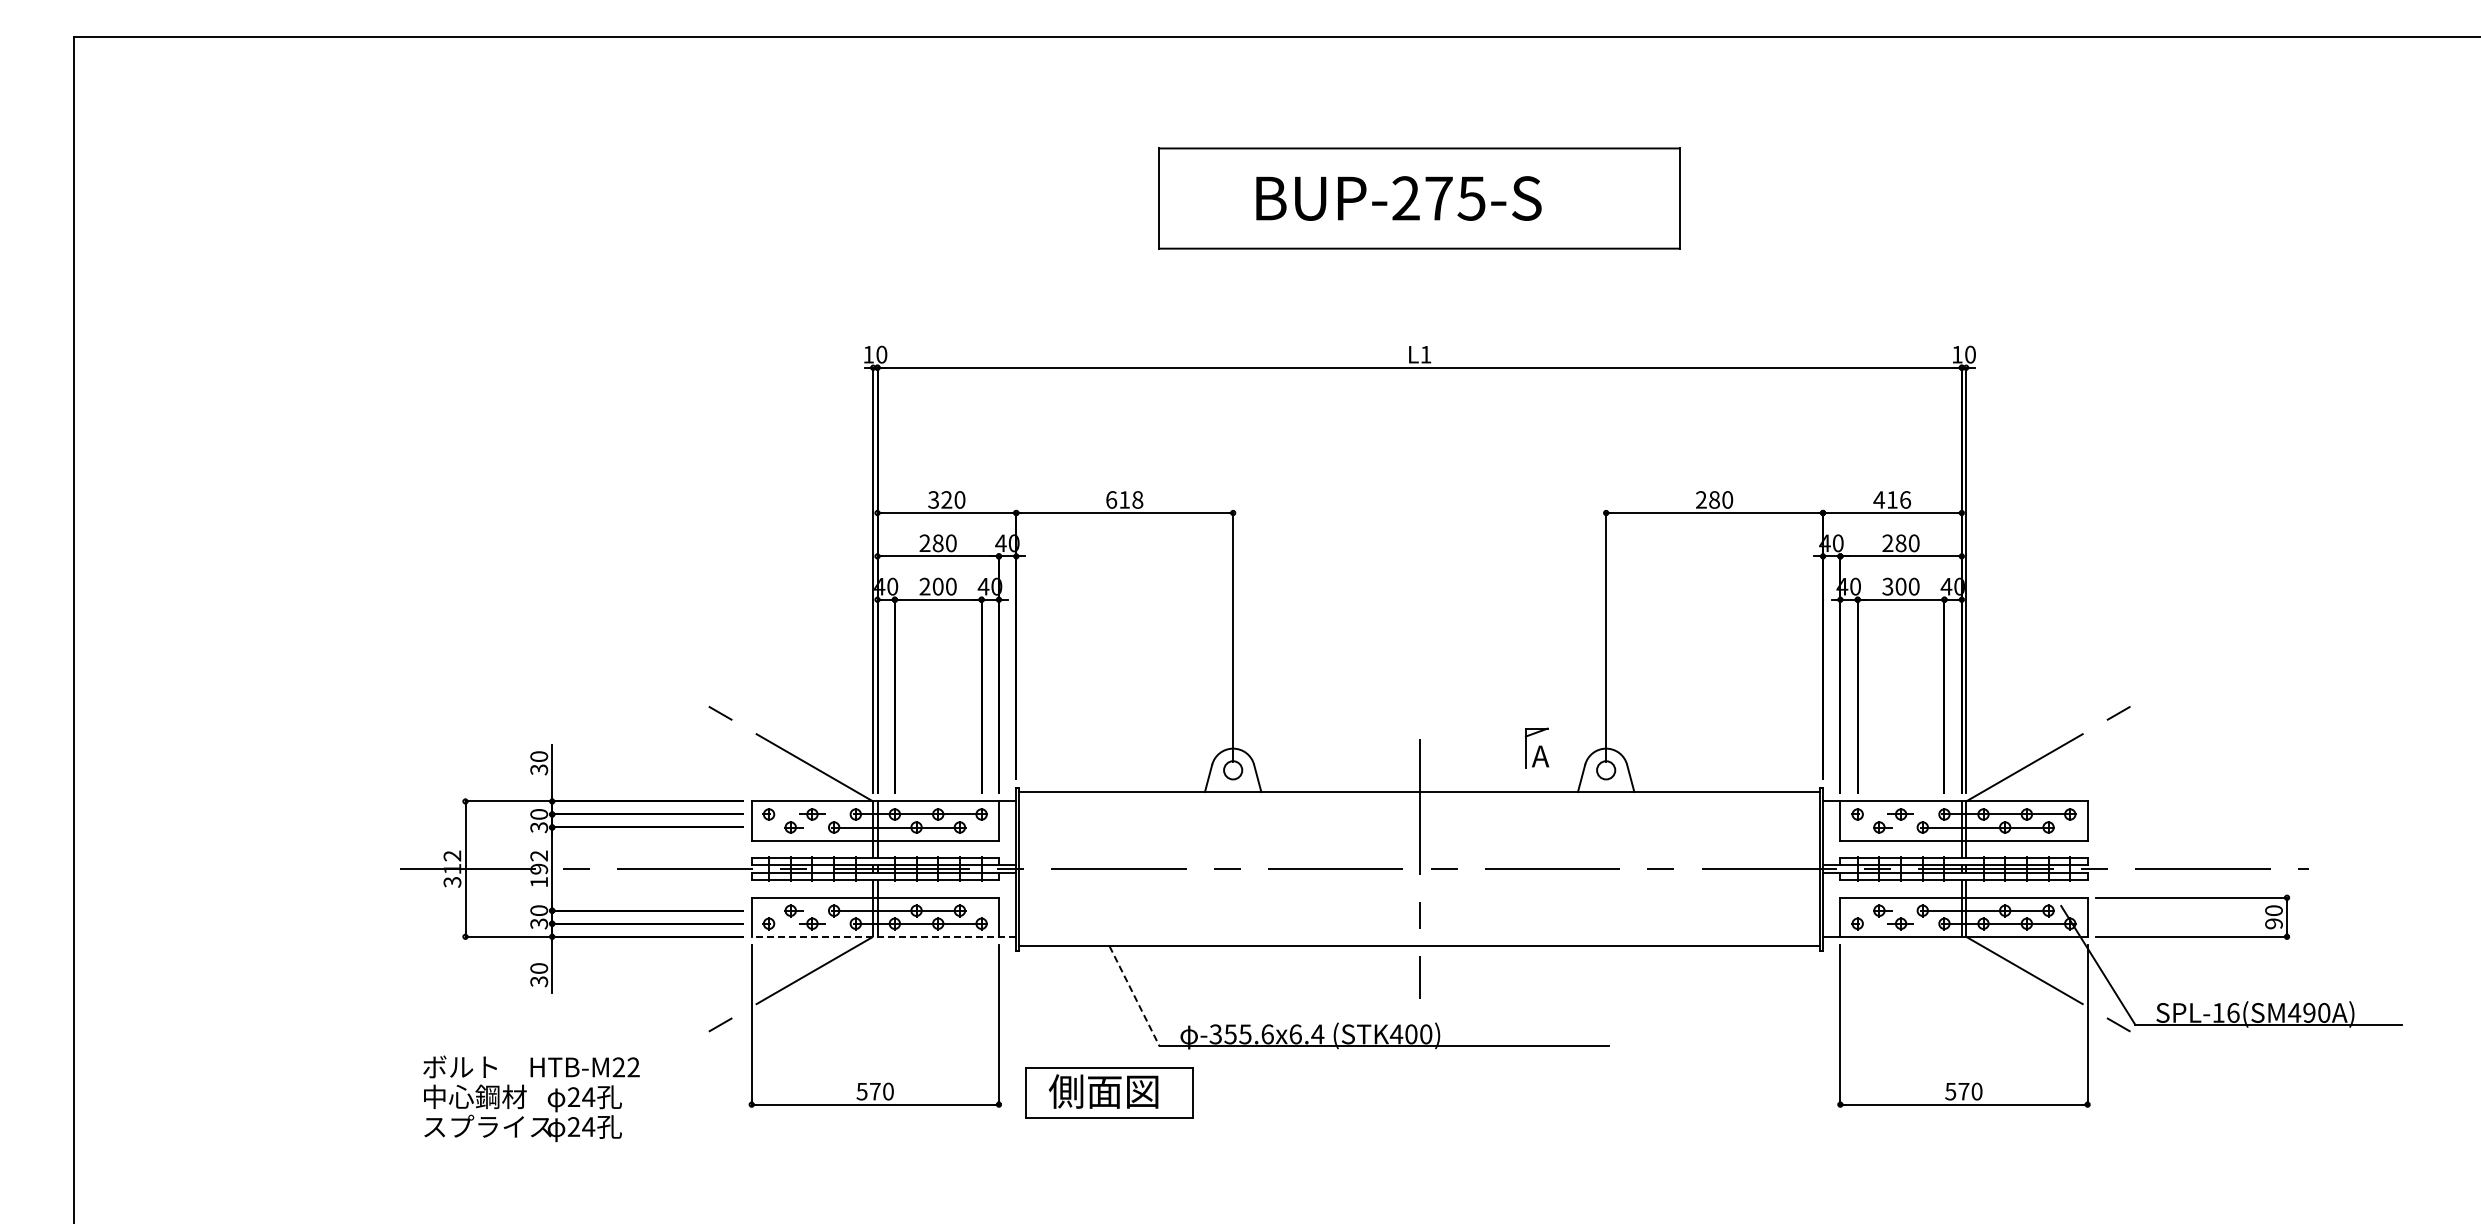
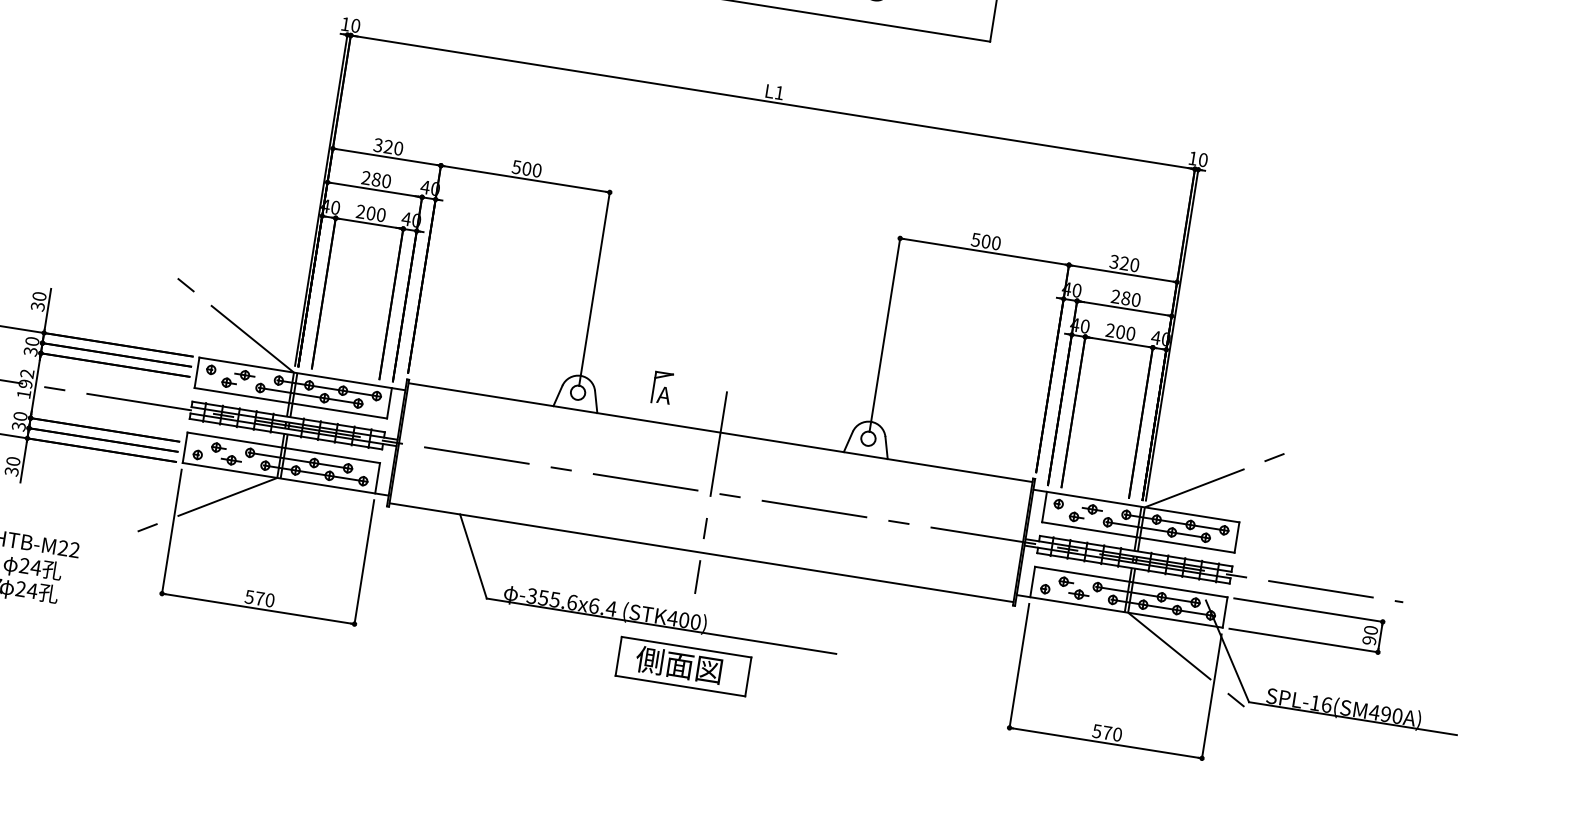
text: (1124, 499) -> (526, 168), 618 -> 500
text: (1707, 499) -> (980, 240), 280 -> 500
text: (1892, 499) -> (1124, 263), 416 -> 320
text: (1887, 586) -> (1110, 330), 300 -> 200
part: (1537, 747) -> (662, 387), moved
line: (883, 936) -> (285, 478), dashed -> solid
line: (1134, 996) -> (473, 556), dashed -> solid
part: (1109, 1092) -> (683, 666), moved

